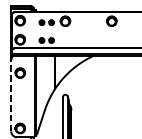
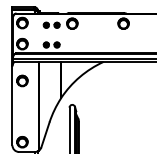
line: (11, 95) -> (12, 105), dashed -> solid

